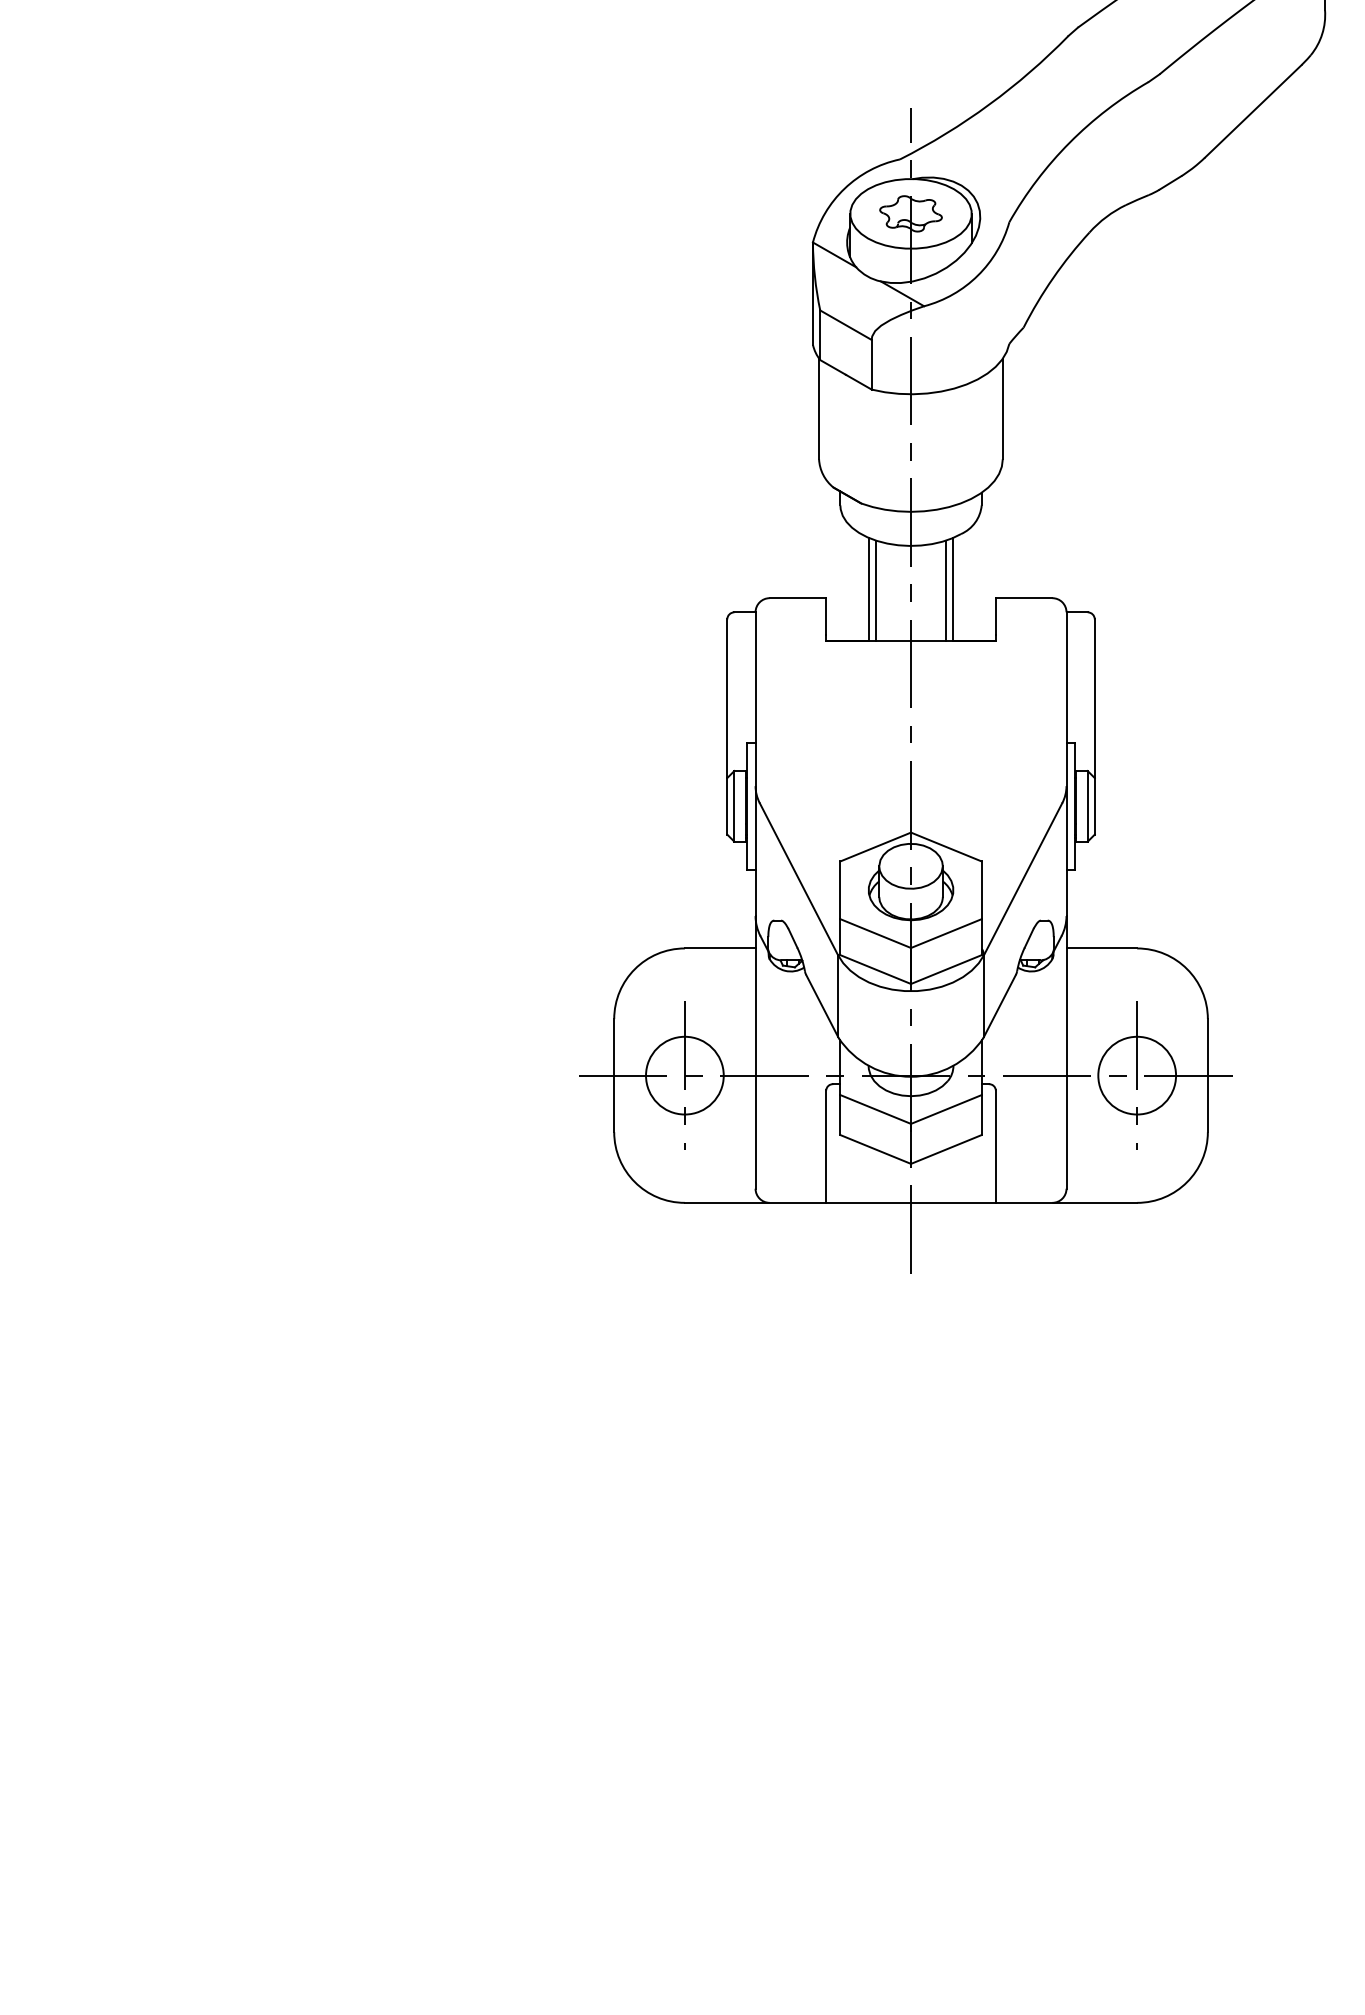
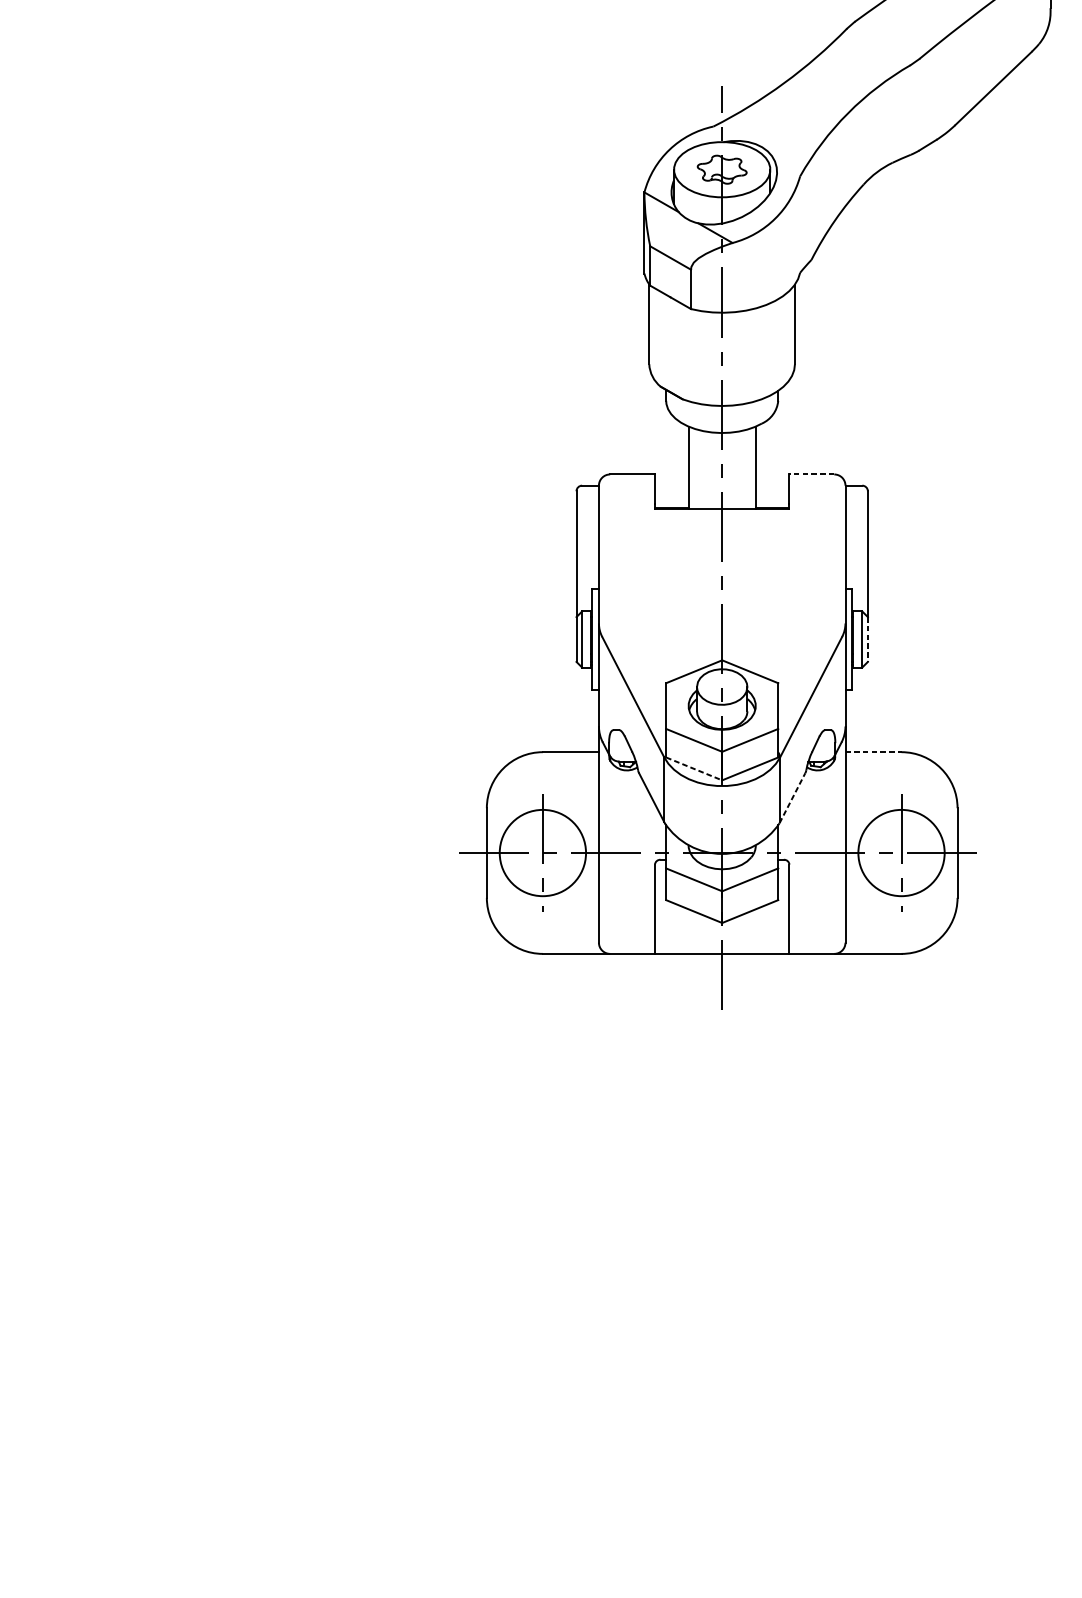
line: (876, 590) -> (694, 468), removed
line: (945, 590) -> (749, 468), removed
line: (1023, 598) -> (811, 474), solid -> dashed
line: (1094, 806) -> (867, 639), solid -> dashed
line: (1102, 948) -> (874, 752), solid -> dashed
line: (876, 969) -> (694, 768), solid -> dashed
line: (999, 1006) -> (792, 798), solid -> dashed
circle: (684, 1075) -> (542, 852), size x1.4
circle: (1137, 1075) -> (901, 852), size x1.4

